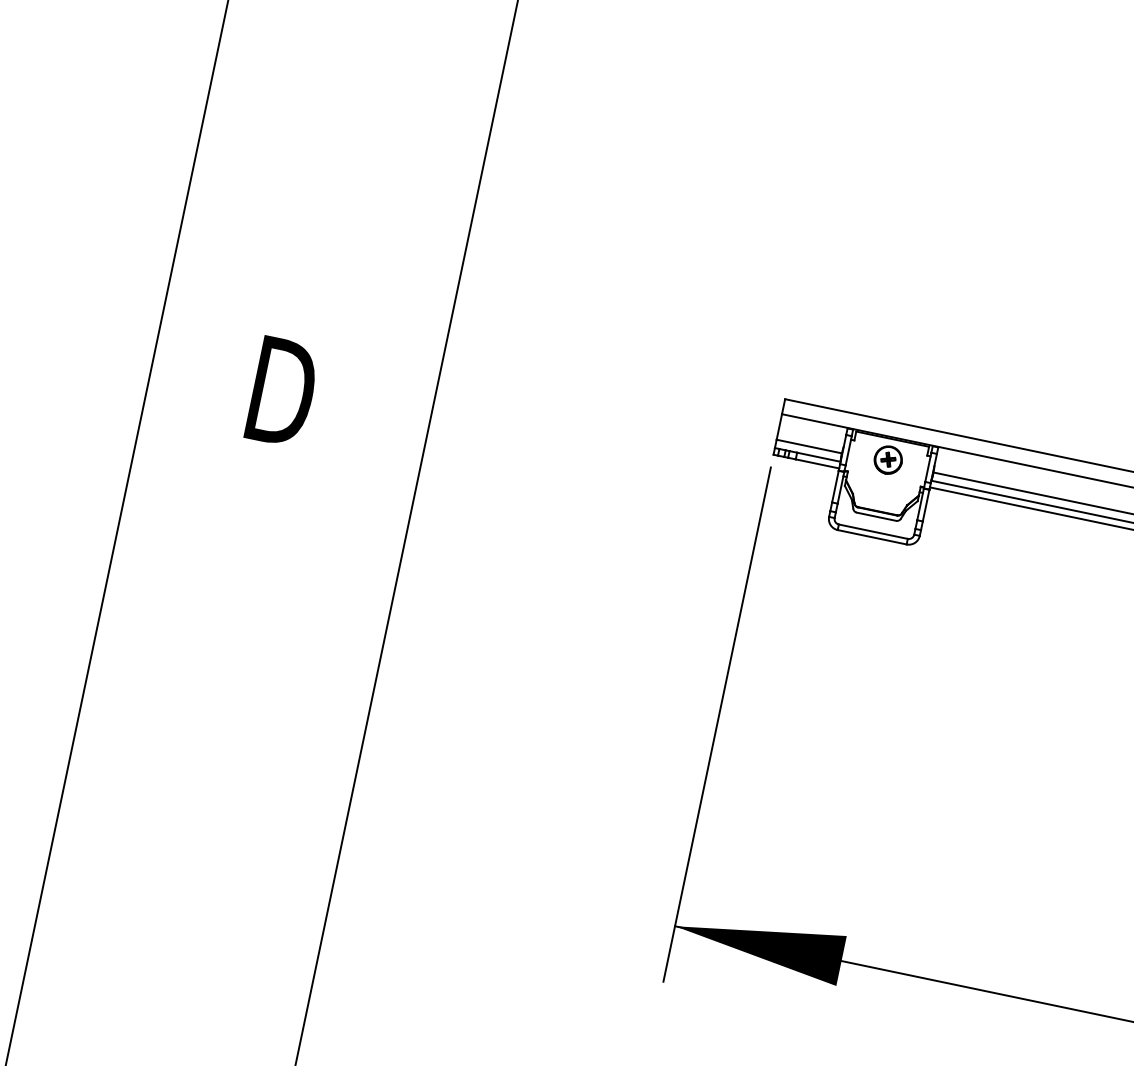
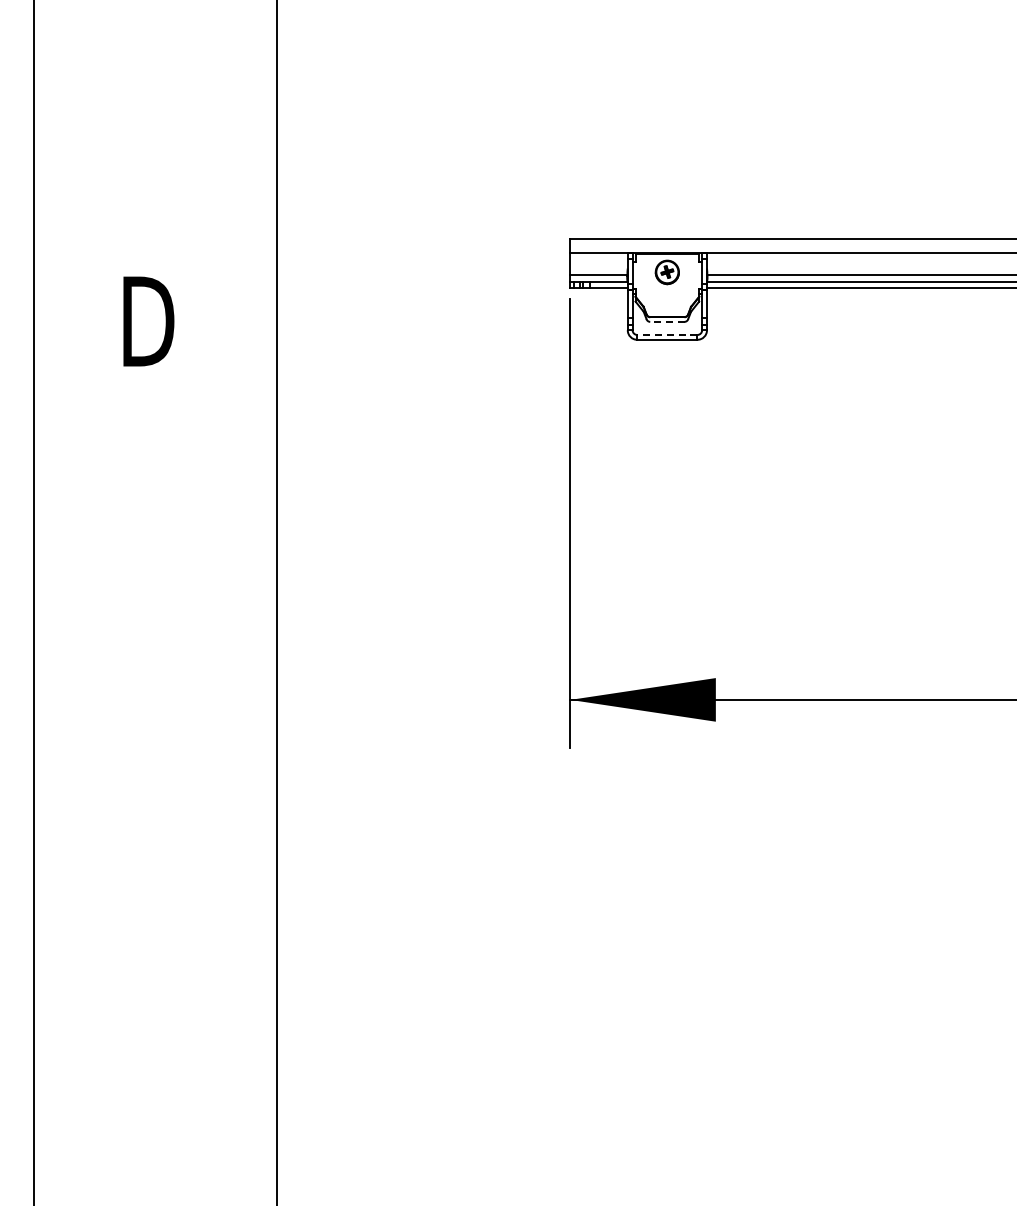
line: (875, 516) -> (666, 321), solid -> dashed
line: (872, 530) -> (666, 334), solid -> dashed

